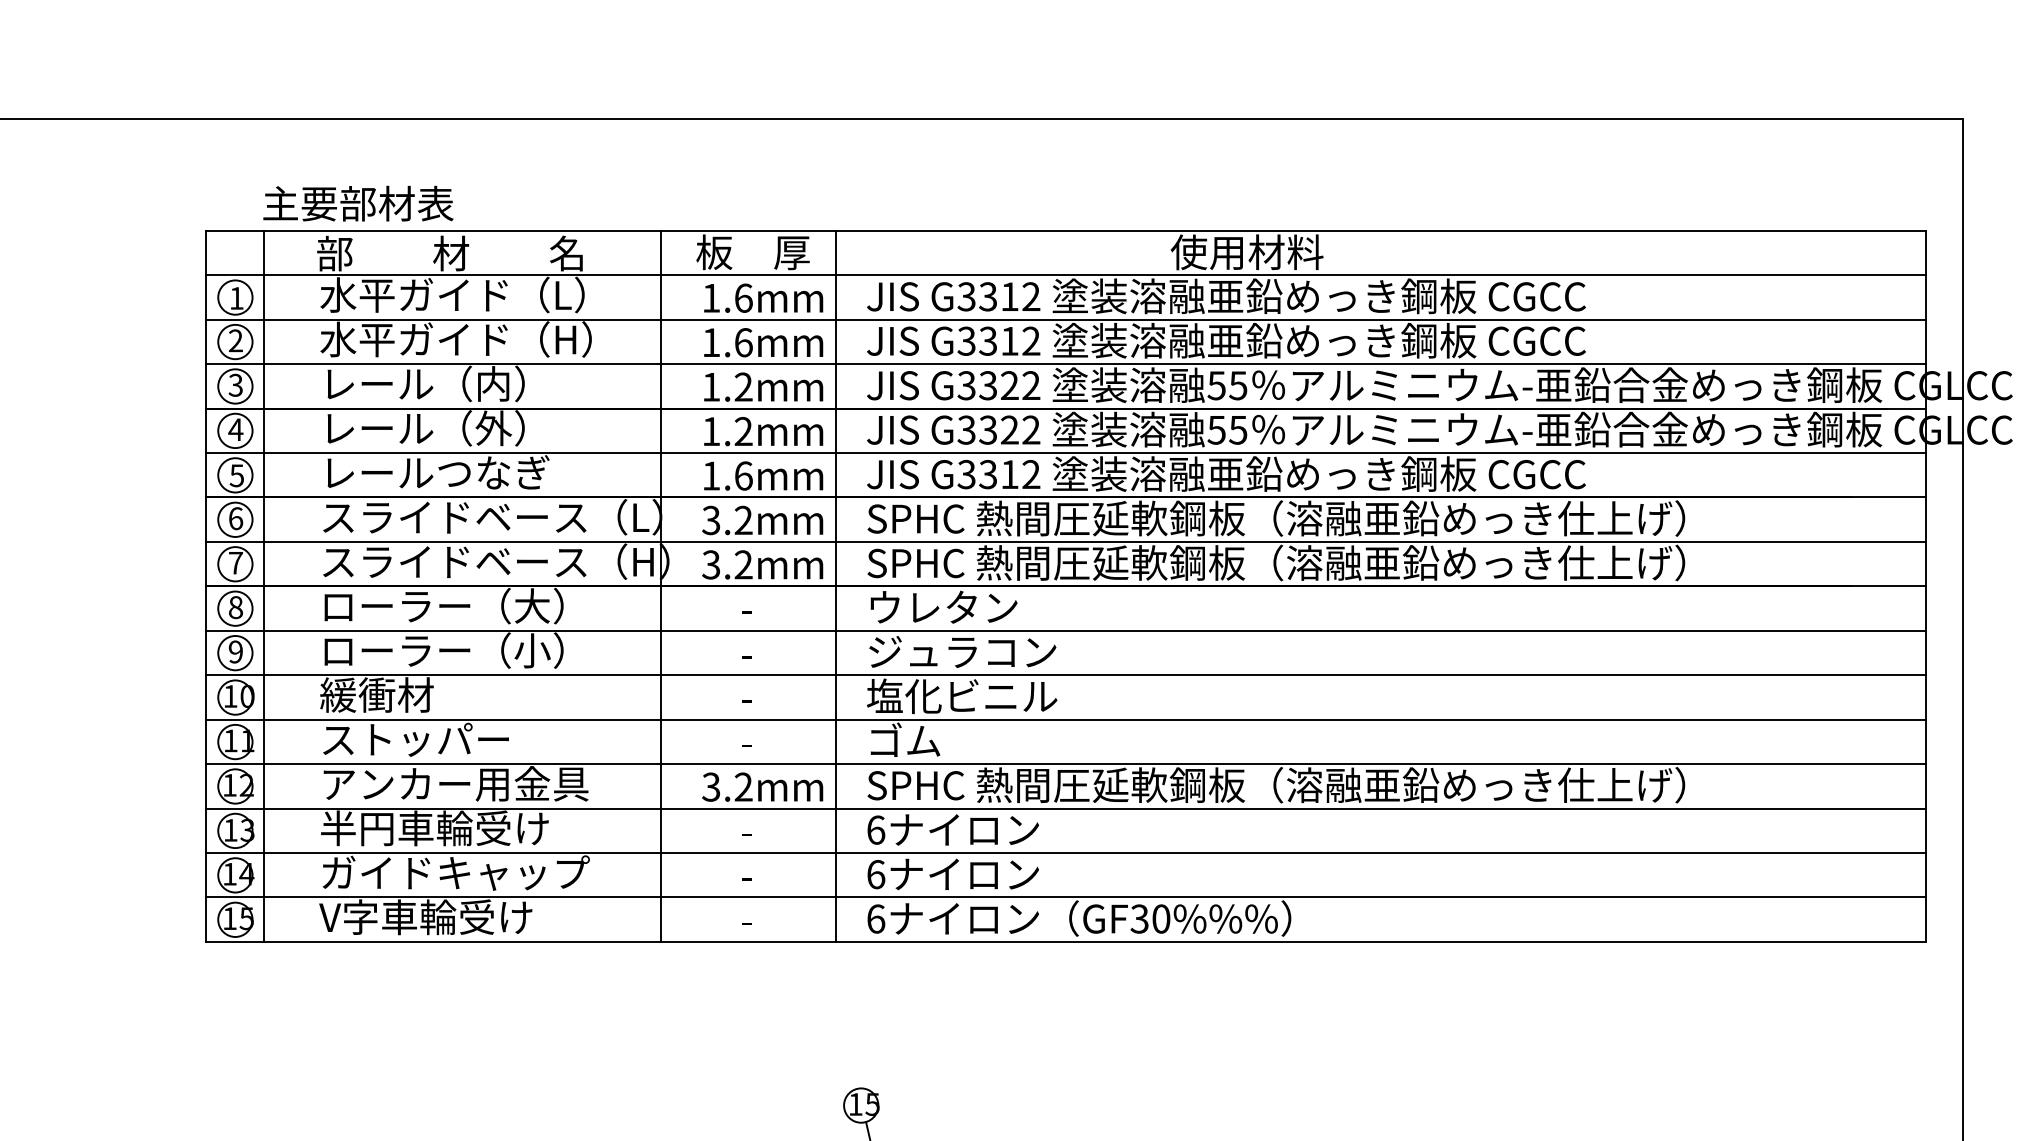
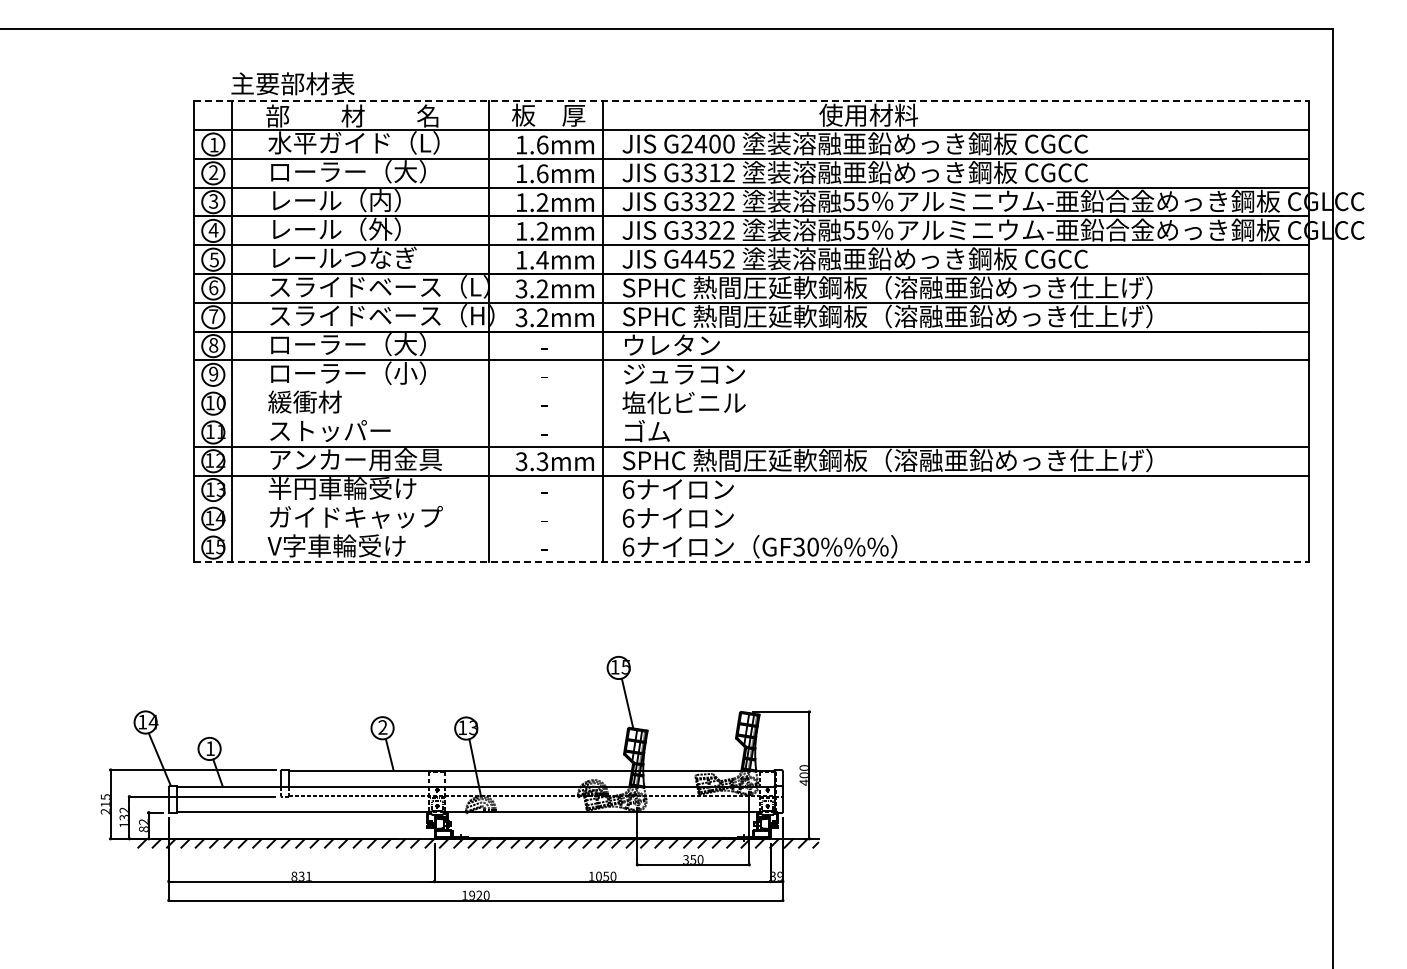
line: (1066, 231) -> (751, 101), solid -> dashed
text: (998, 295) -> (707, 143), G3312 -> G2400
text: (456, 339) -> (356, 171), 水平ガイド（H） -> ローラー（大）
text: (987, 473) -> (700, 258), G3312 -> G4452
text: (743, 475) -> (542, 259), 1.6mm -> 1.4mm
line: (1066, 675) -> (751, 389), removed
line: (1066, 718) -> (751, 417), removed
text: (743, 786) -> (542, 461), 3.2mm -> 3.3mm
line: (1066, 853) -> (751, 504), removed
line: (1066, 898) -> (751, 533), removed
line: (1066, 941) -> (751, 561), solid -> dashed

